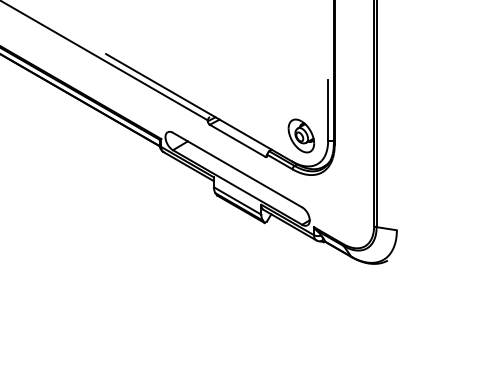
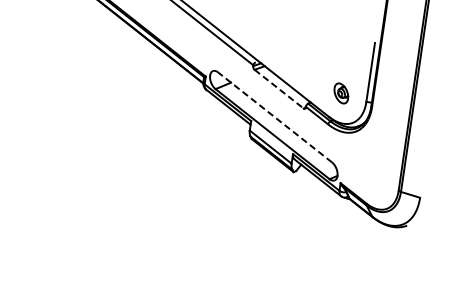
part: (301, 135) -> (341, 93), size x0.6
line: (238, 141) -> (279, 89), solid -> dashed
line: (237, 170) -> (274, 117), solid -> dashed

